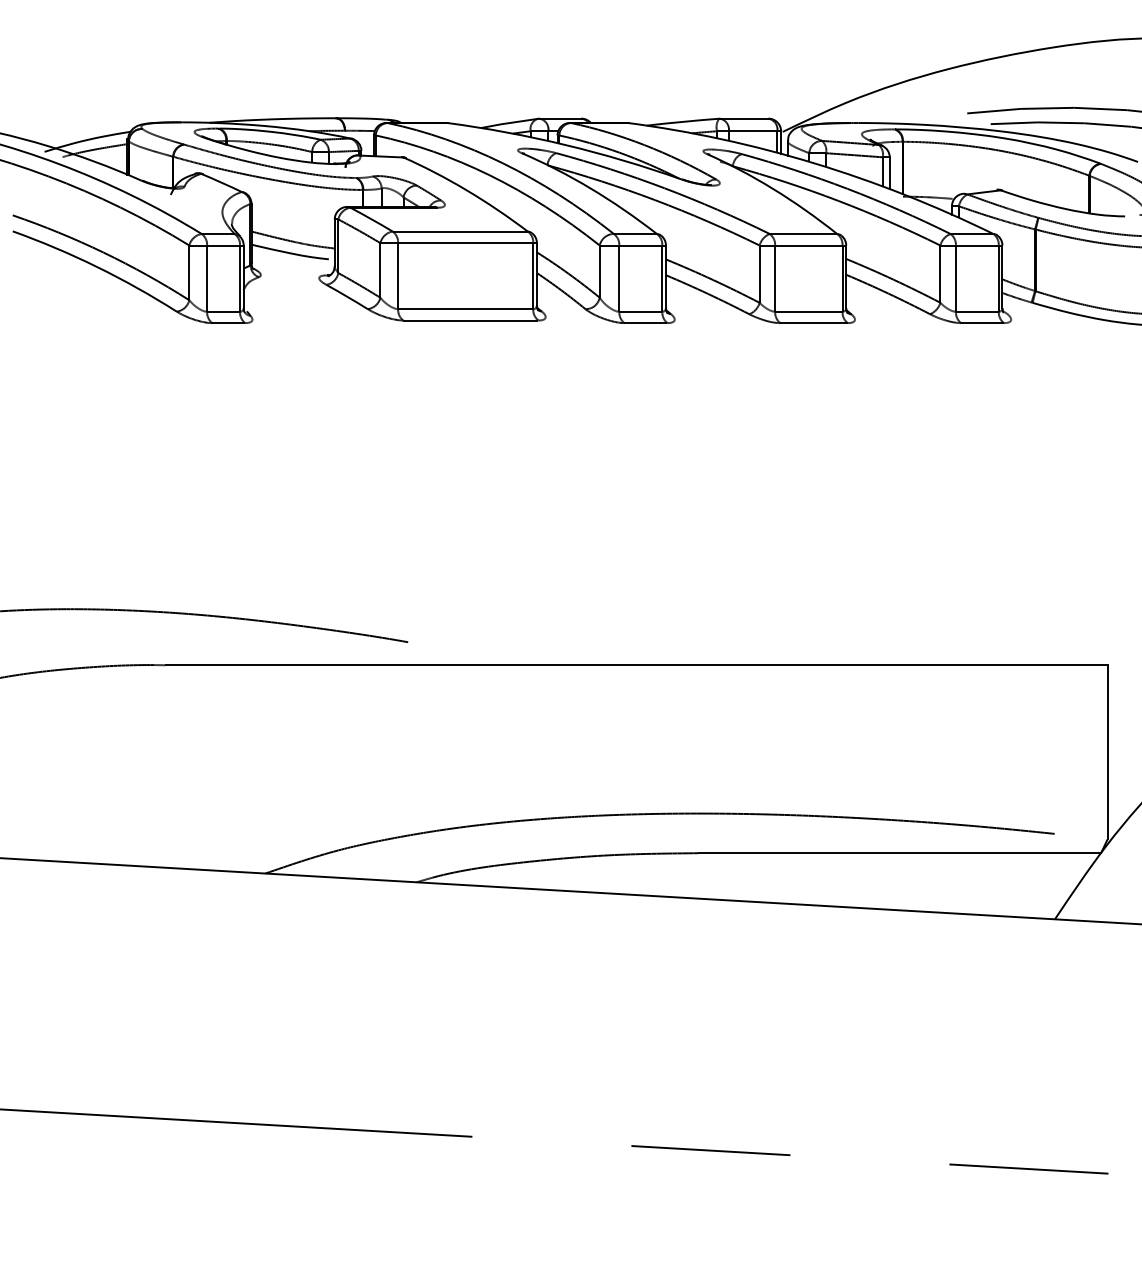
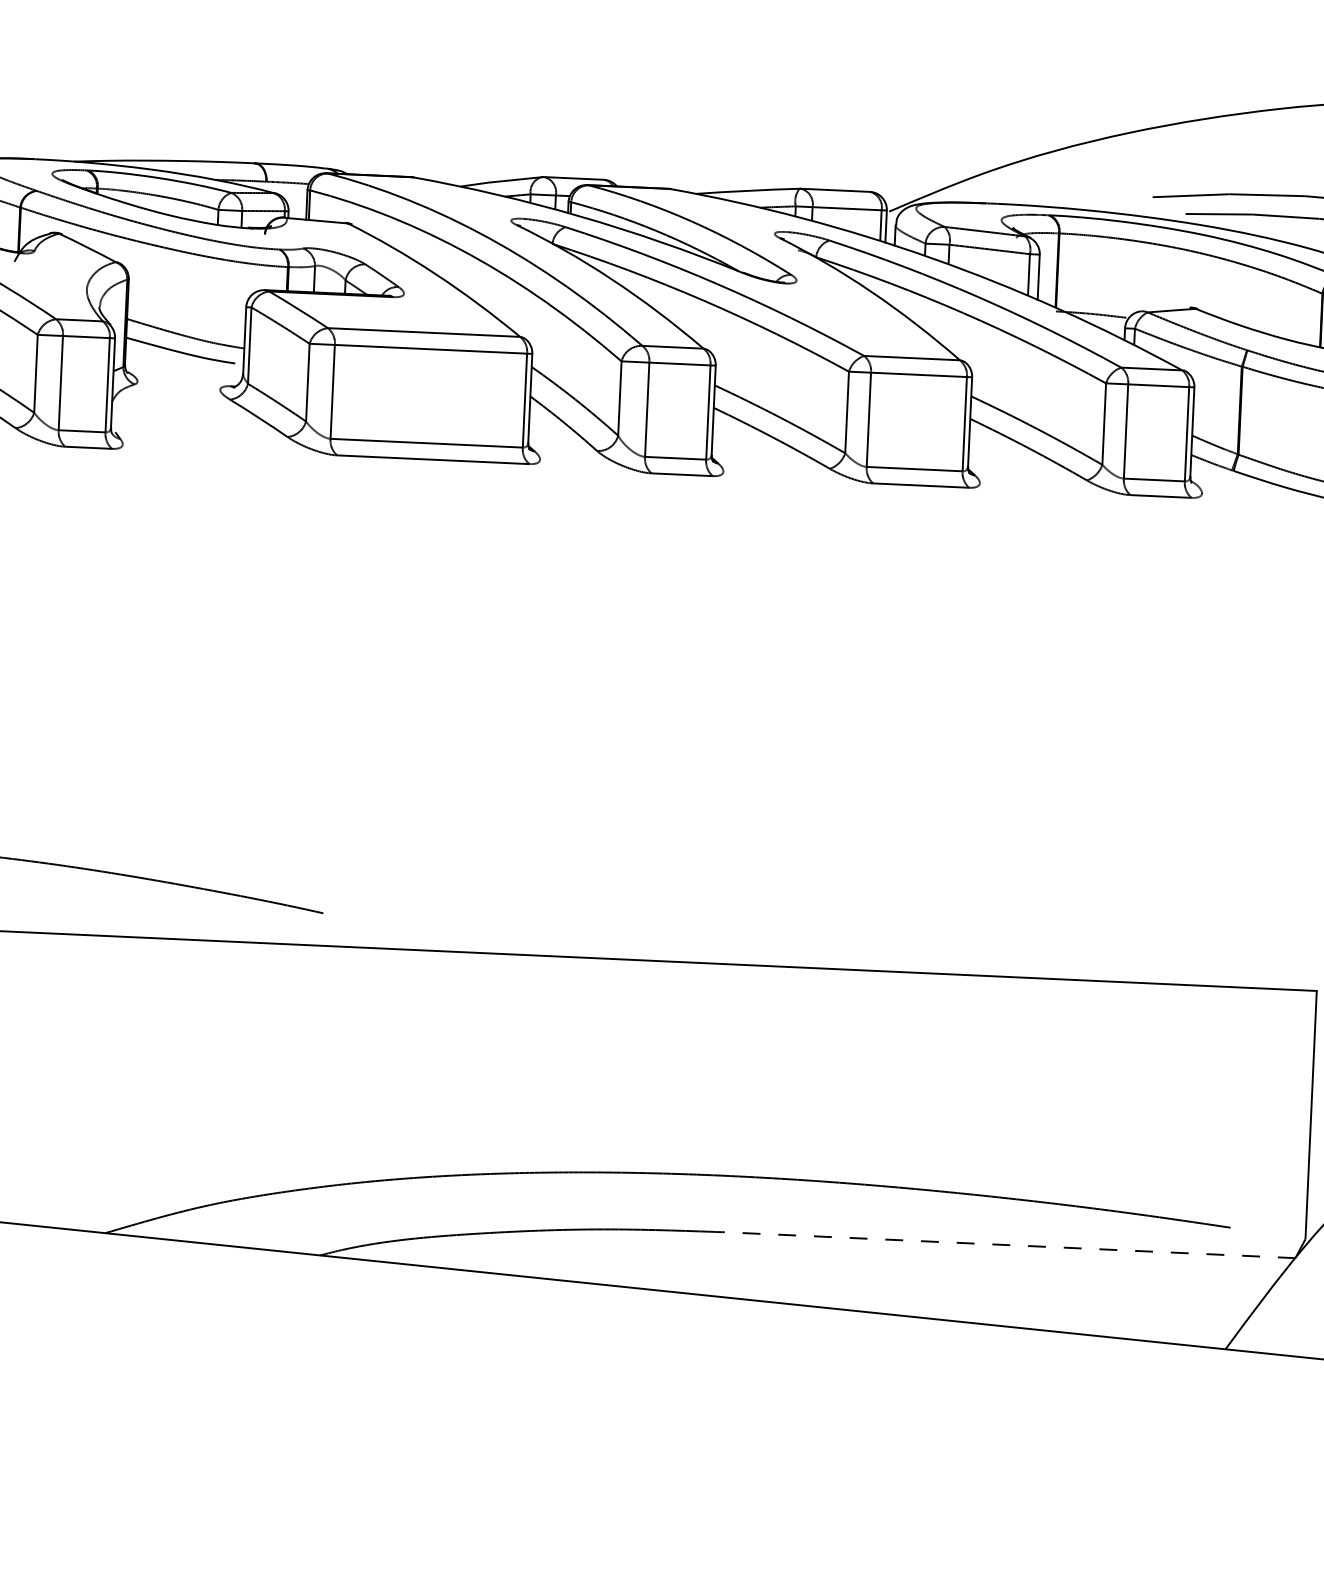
line: (899, 853) -> (1008, 1245), solid -> dashed

